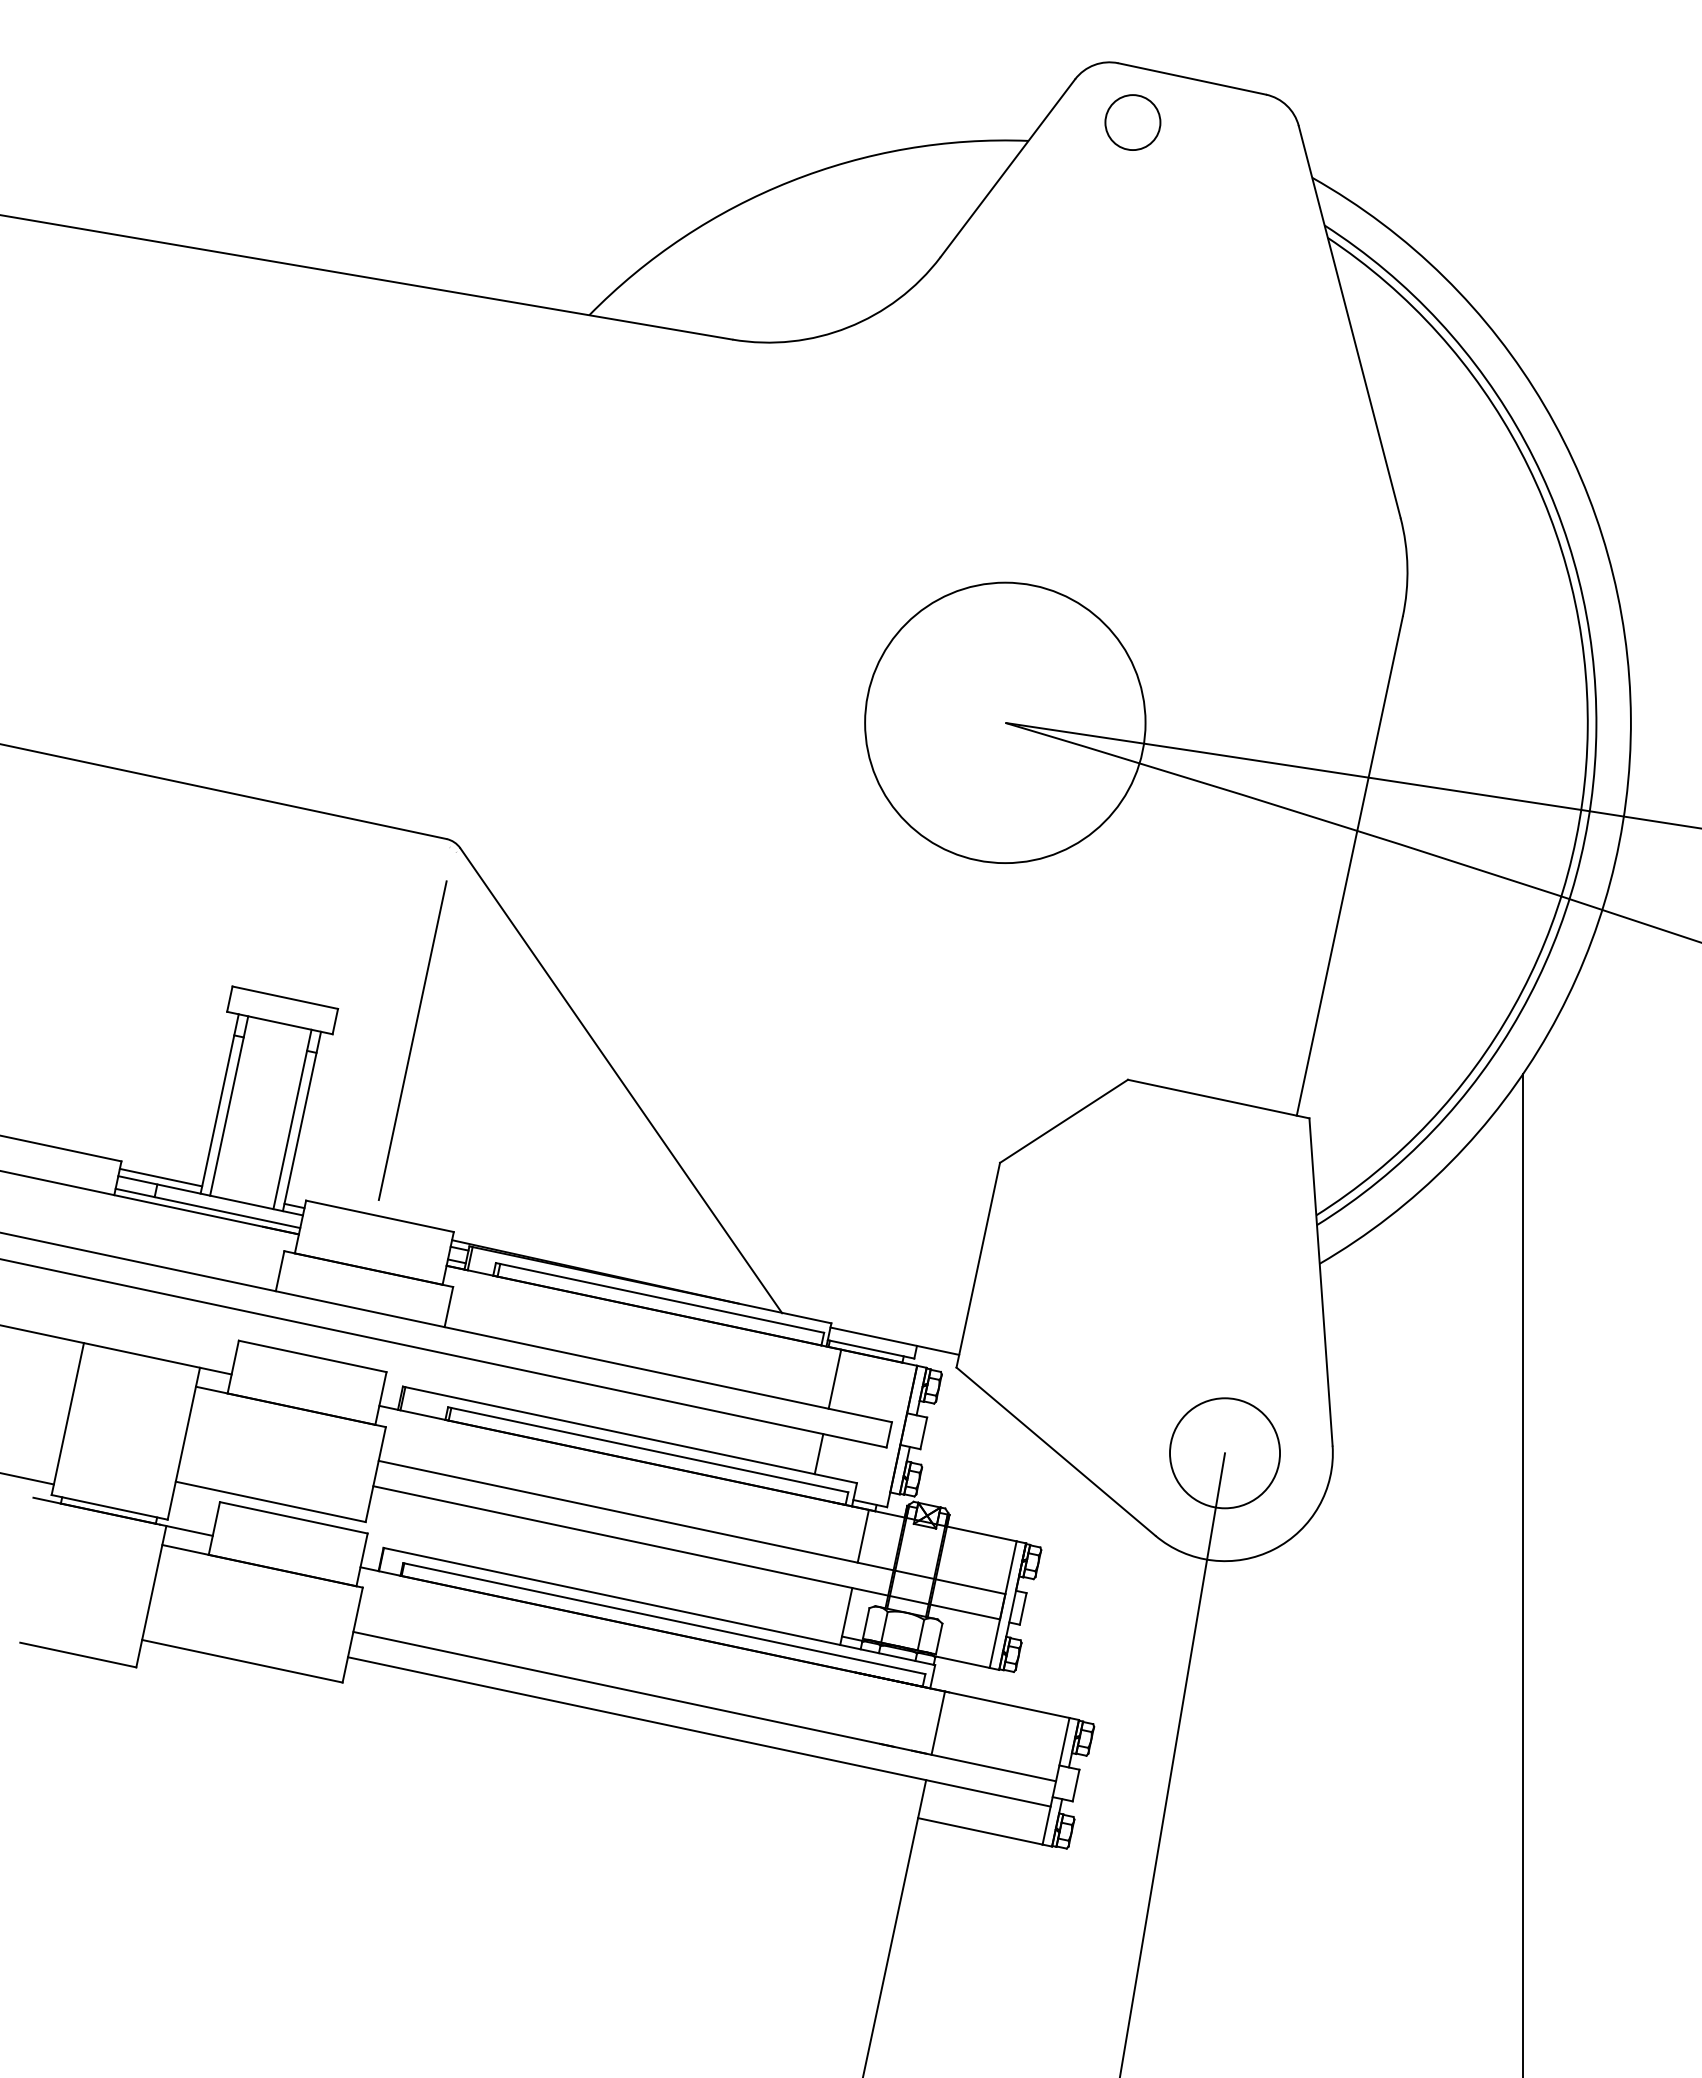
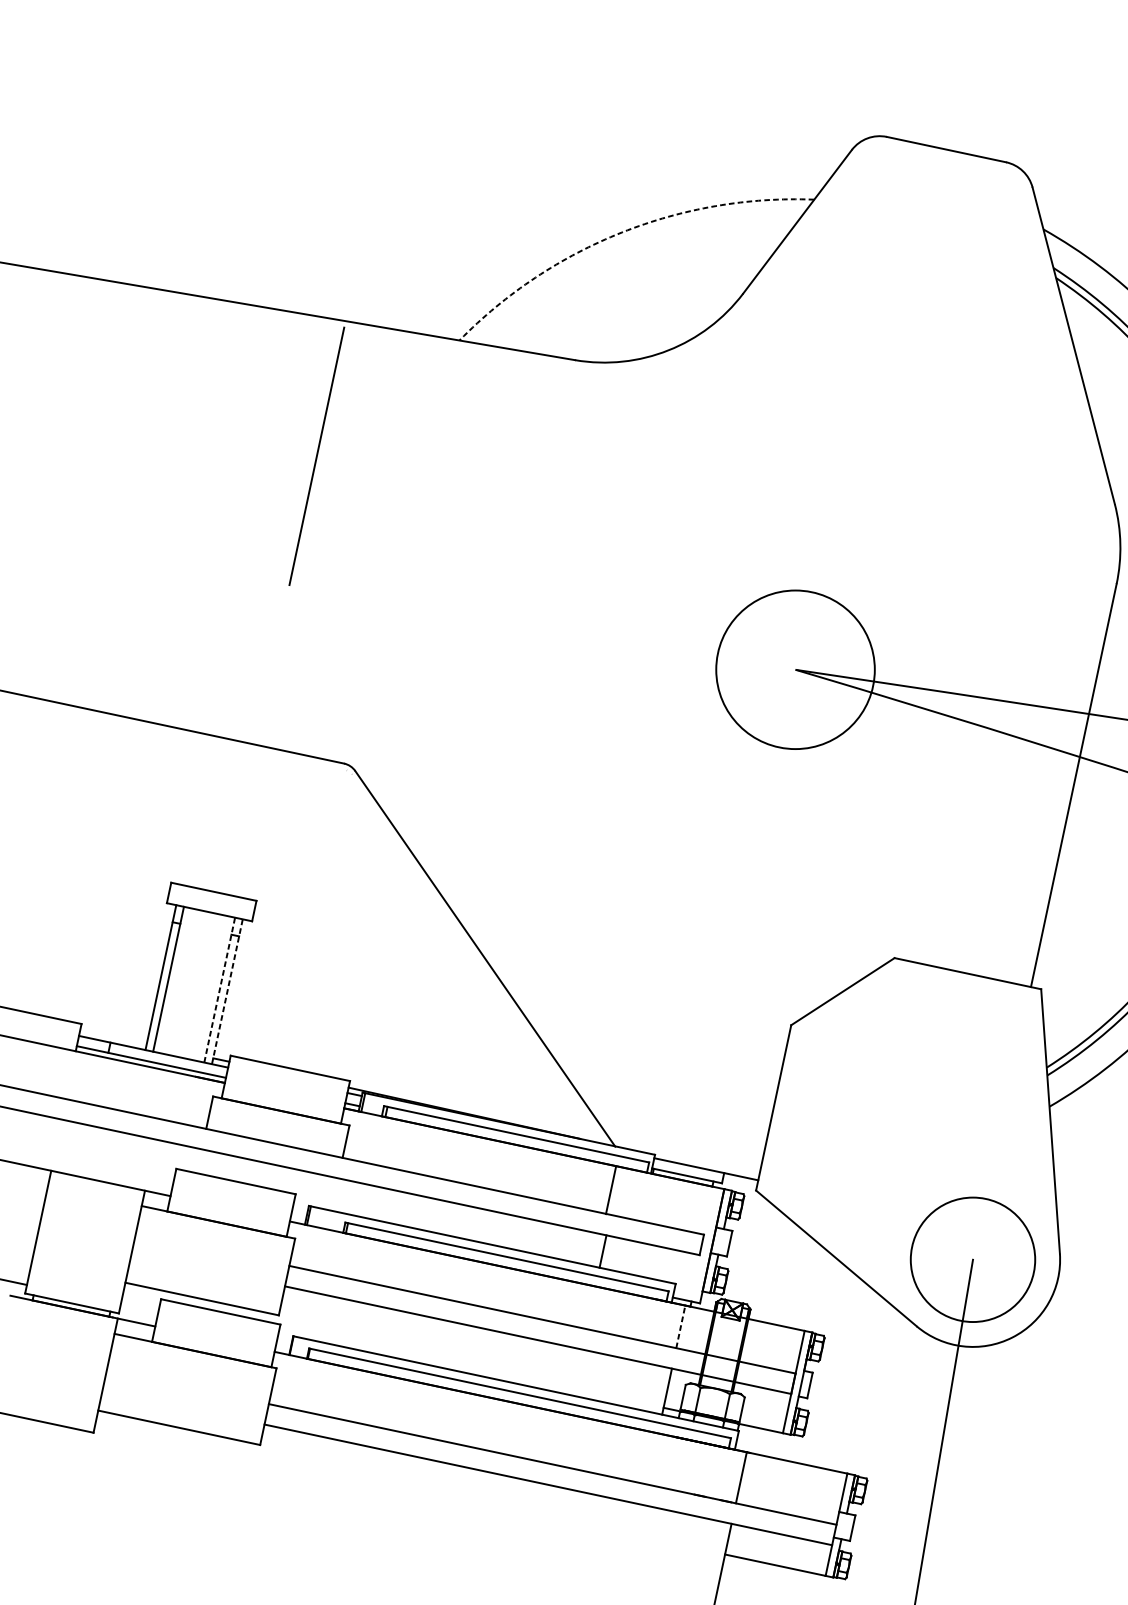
circle: (1132, 122) -> (898, 184), removed
arc: (790, 181) -> (622, 232), solid -> dashed
circle: (1005, 722) -> (795, 669), size x0.7
line: (412, 1040) -> (316, 456), moved
line: (292, 1119) -> (219, 990), solid -> dashed
line: (301, 1121) -> (226, 991), solid -> dashed
line: (160, 1177) -> (113, 1037), removed
line: (834, 1378) -> (610, 1189), moved
circle: (1225, 1453) -> (973, 1259), size x1.4
line: (818, 1454) -> (602, 1251), moved
line: (863, 1536) -> (680, 1327), solid -> dashed

